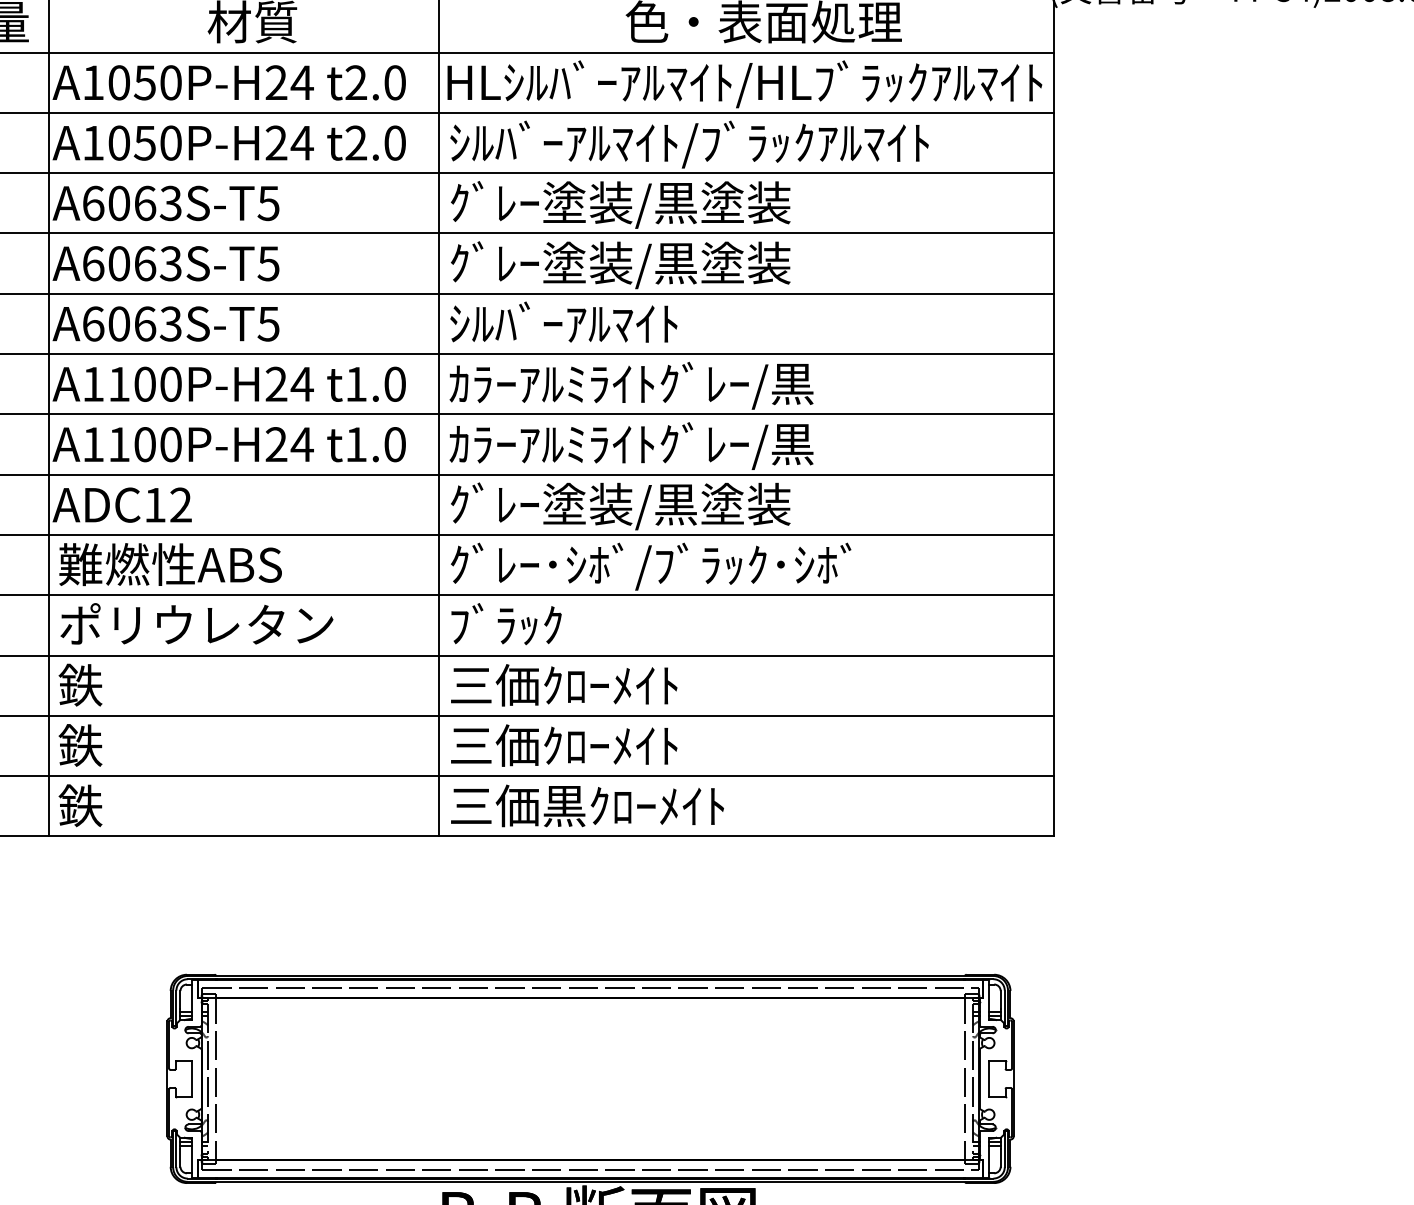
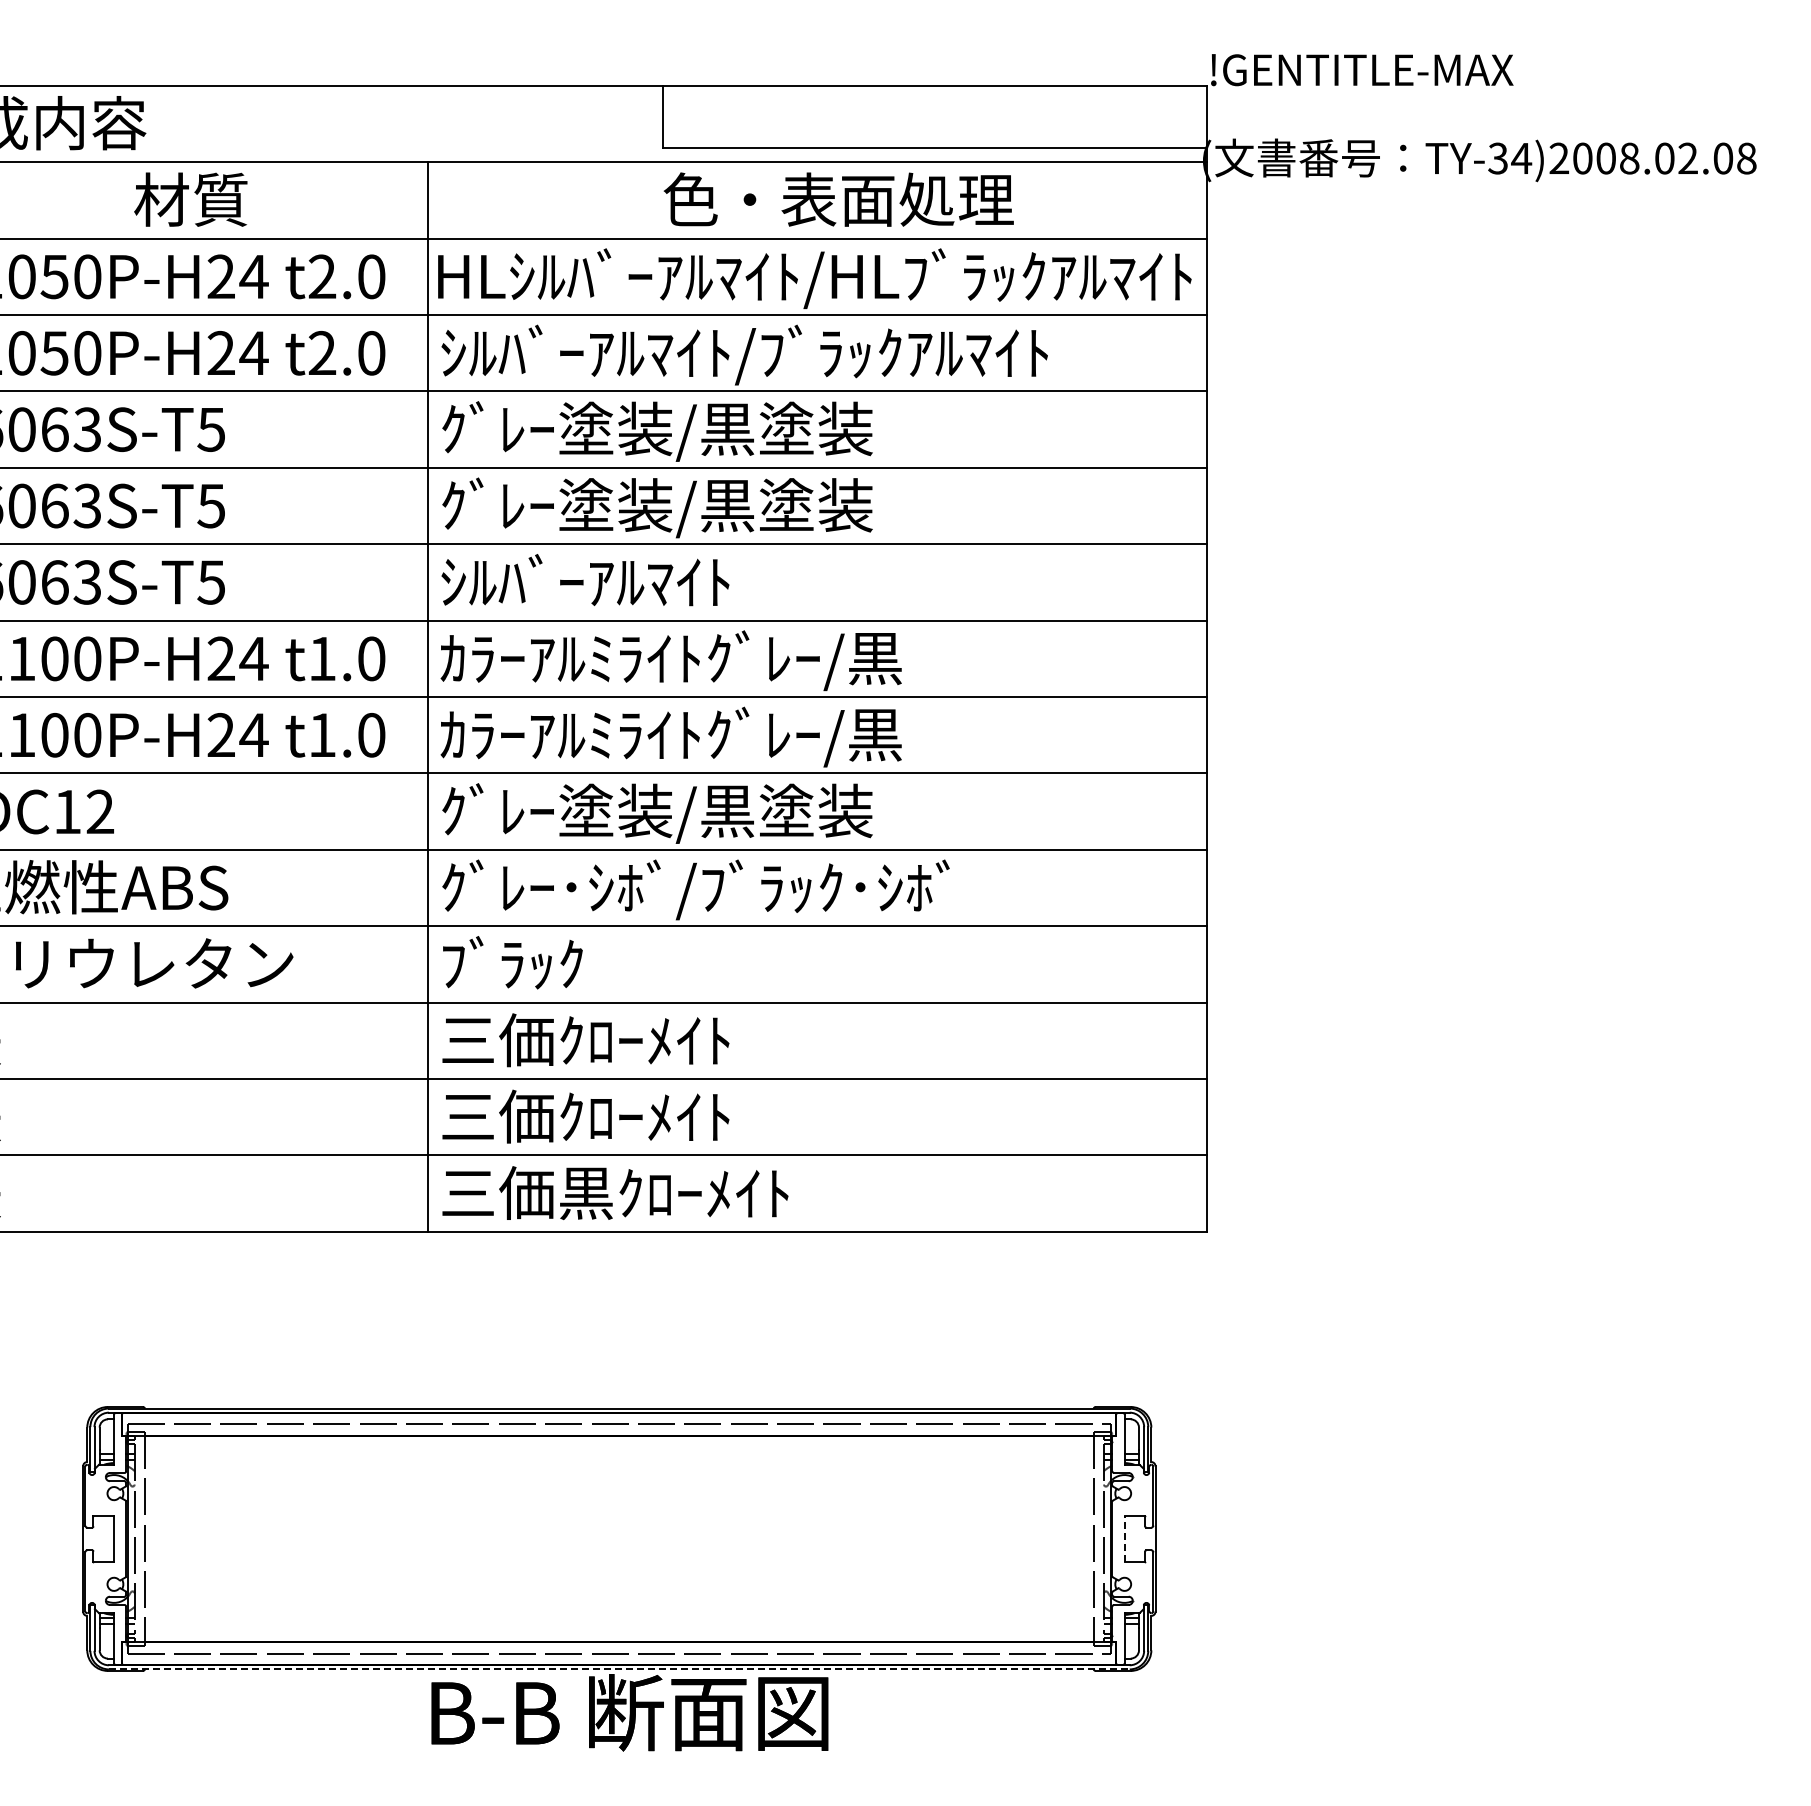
line: (989, 1078) -> (1124, 1538), solid -> dashed
line: (590, 1181) -> (619, 1669), solid -> dashed

